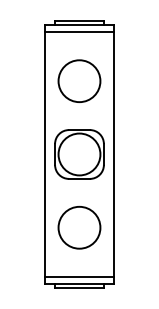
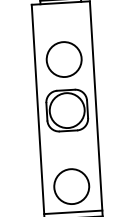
line: (79, 32) -> (61, 8), removed
circle: (79, 80) -> (64, 58), moved
circle: (79, 227) -> (71, 186), moved

